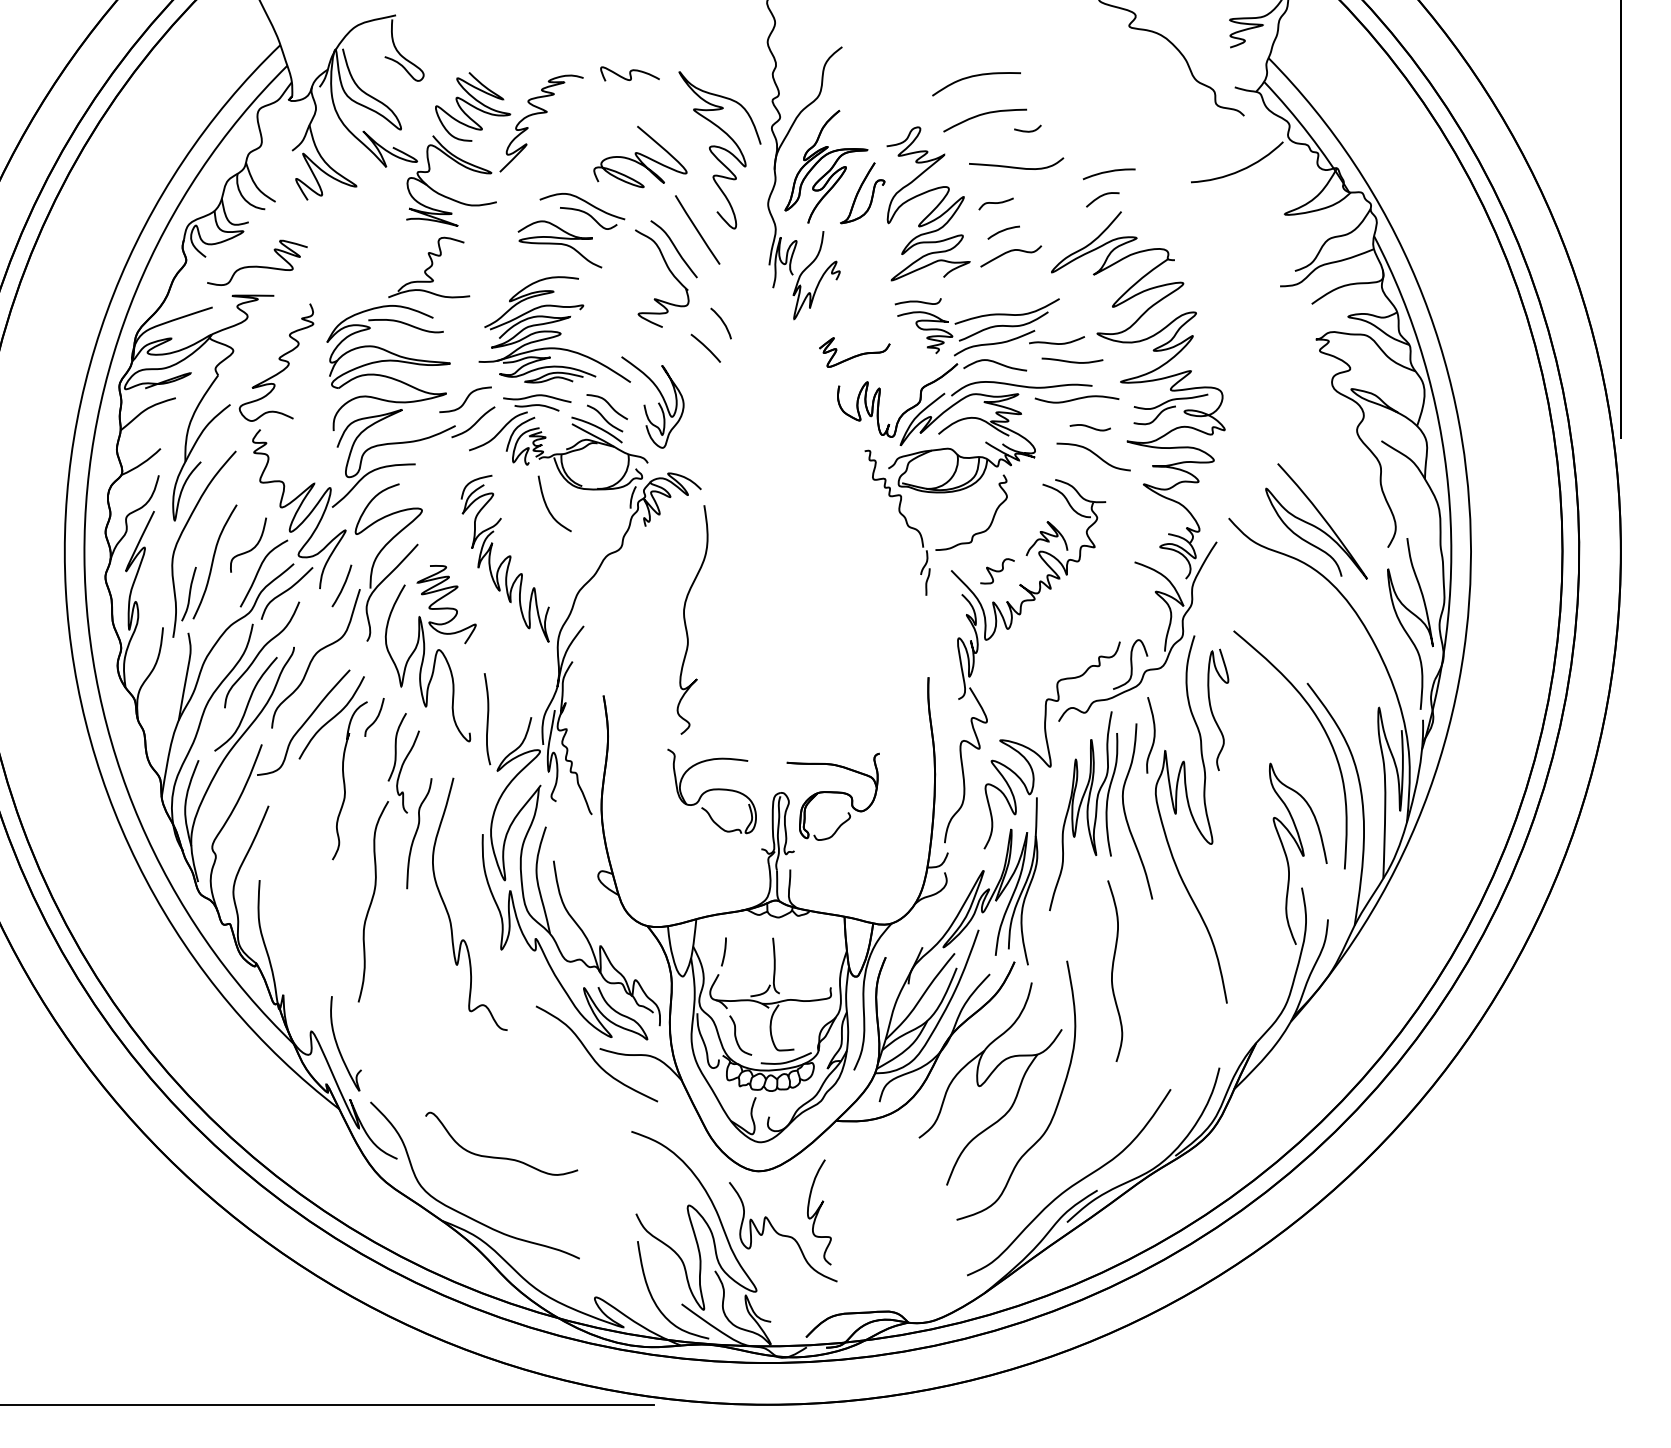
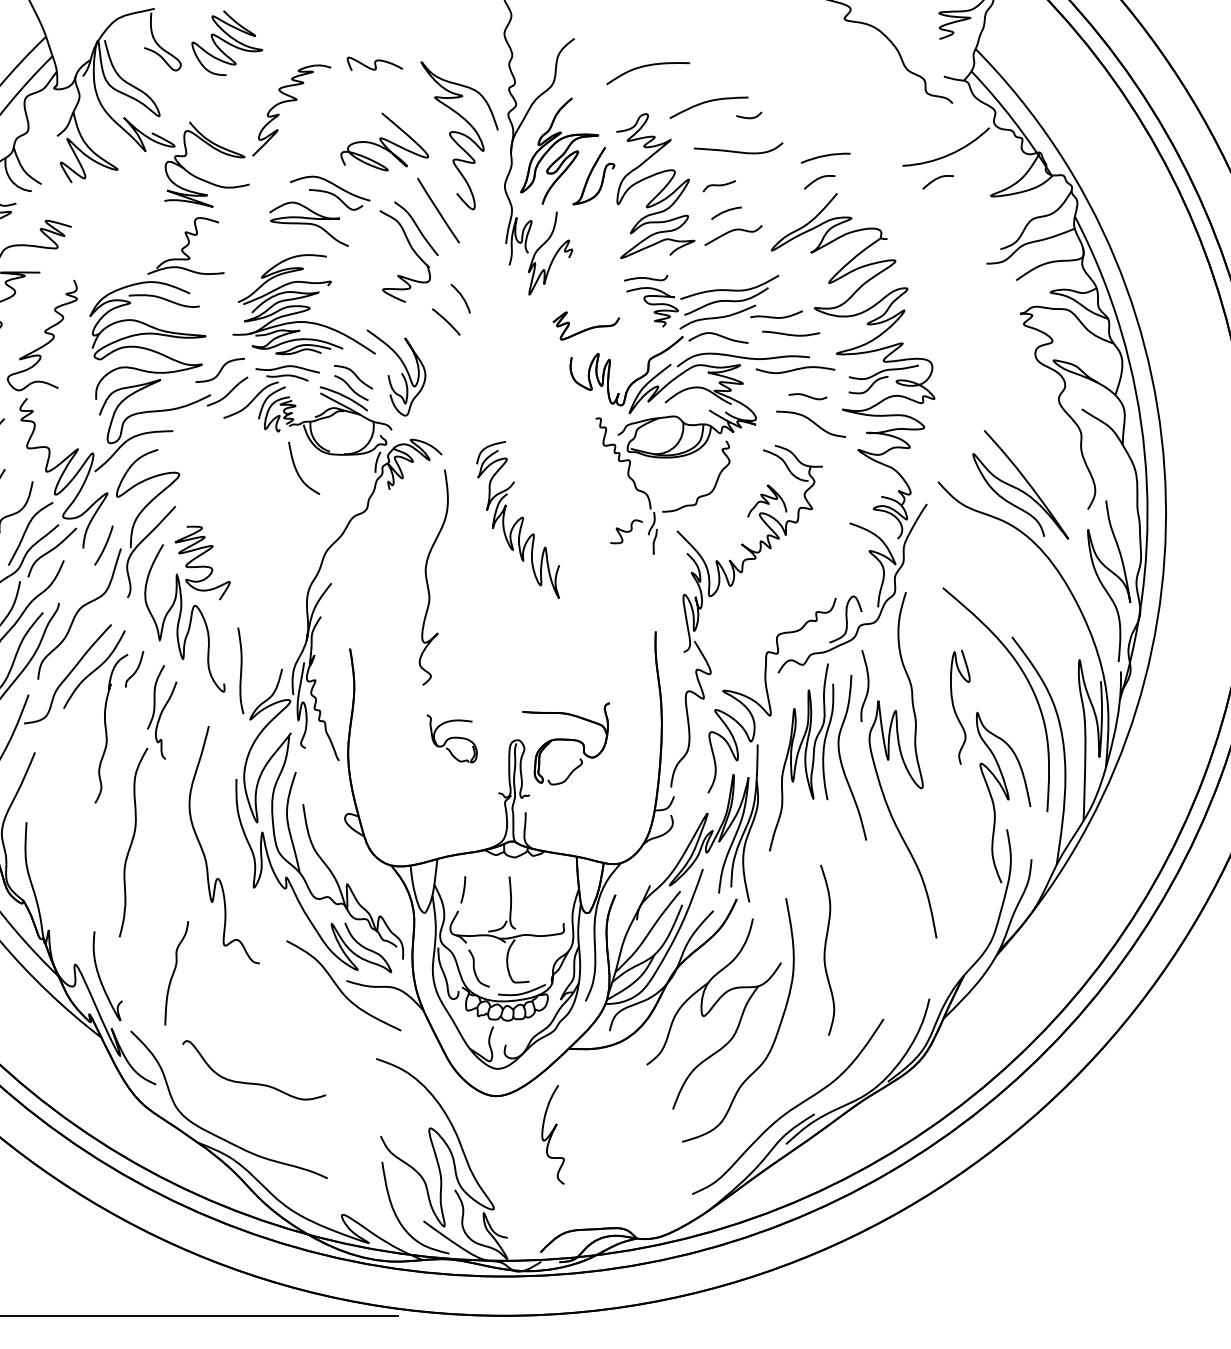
curve: (976, 76) -> (648, 66), moved
curve: (473, 106) -> (227, 42), moved
curve: (1226, 197) -> (936, 180), added
part: (504, 558) -> (517, 519), moved
curve: (997, 571) -> (626, 531), moved
curve: (1212, 710) -> (954, 707), moved
part: (711, 791) -> (451, 738), size x0.6
curve: (417, 832) -> (175, 972), moved
curve: (1113, 970) -> (825, 949), moved
curve: (783, 1234) -> (519, 1155), removed

